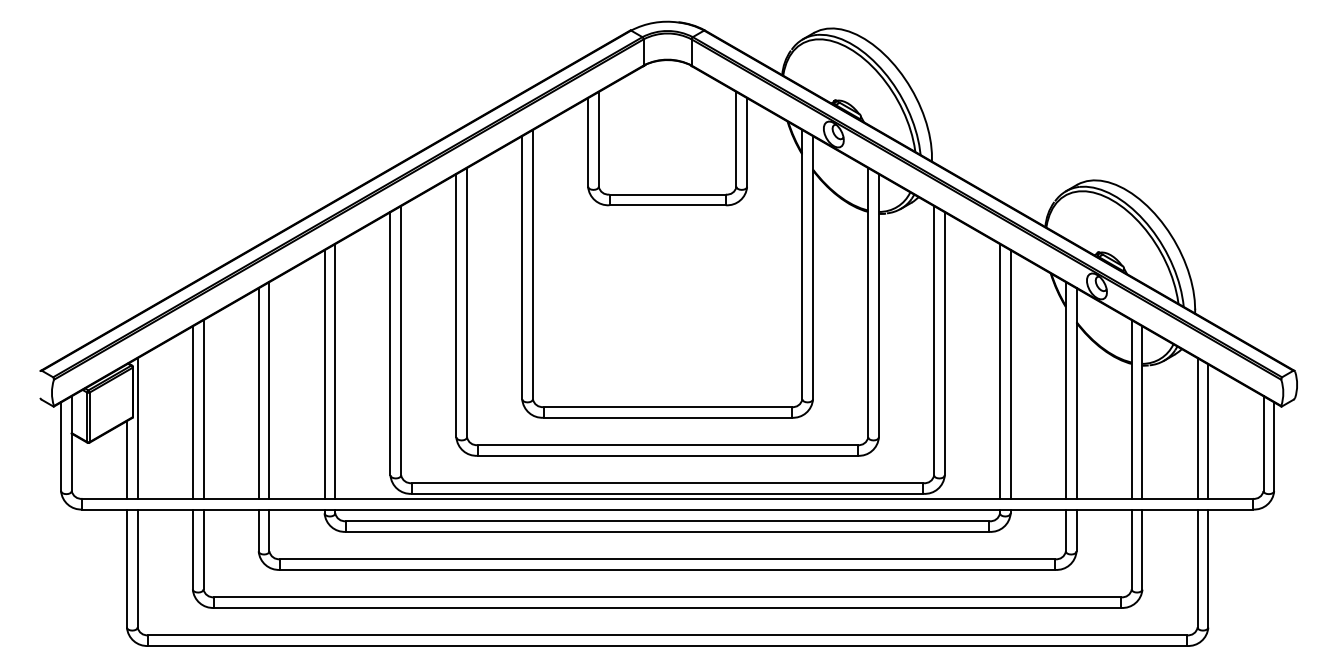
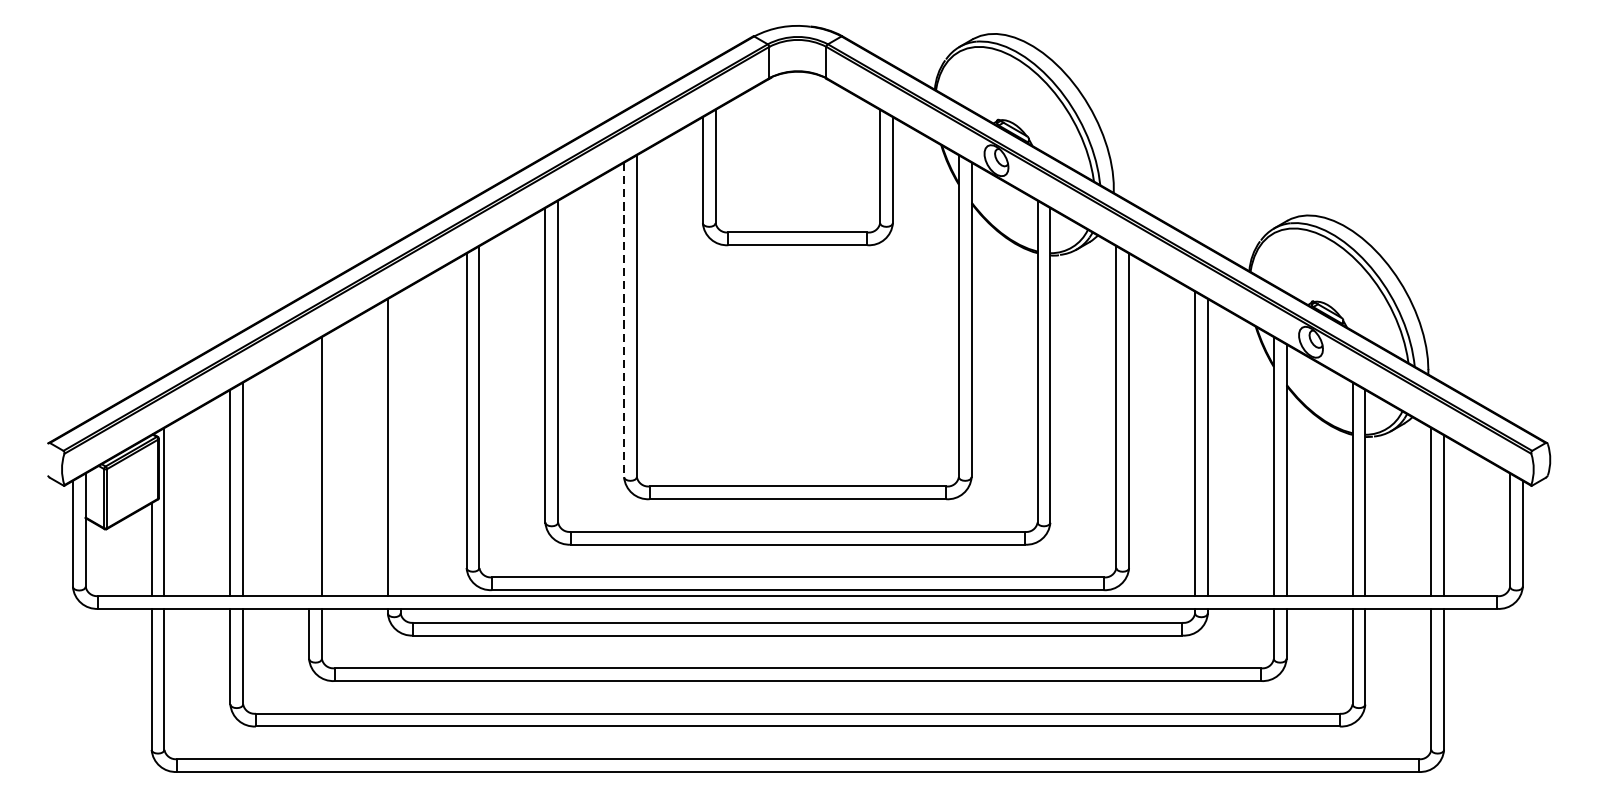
line: (522, 267) -> (624, 319), solid -> dashed
line: (335, 371) -> (400, 443), removed
line: (258, 393) -> (308, 470), removed

